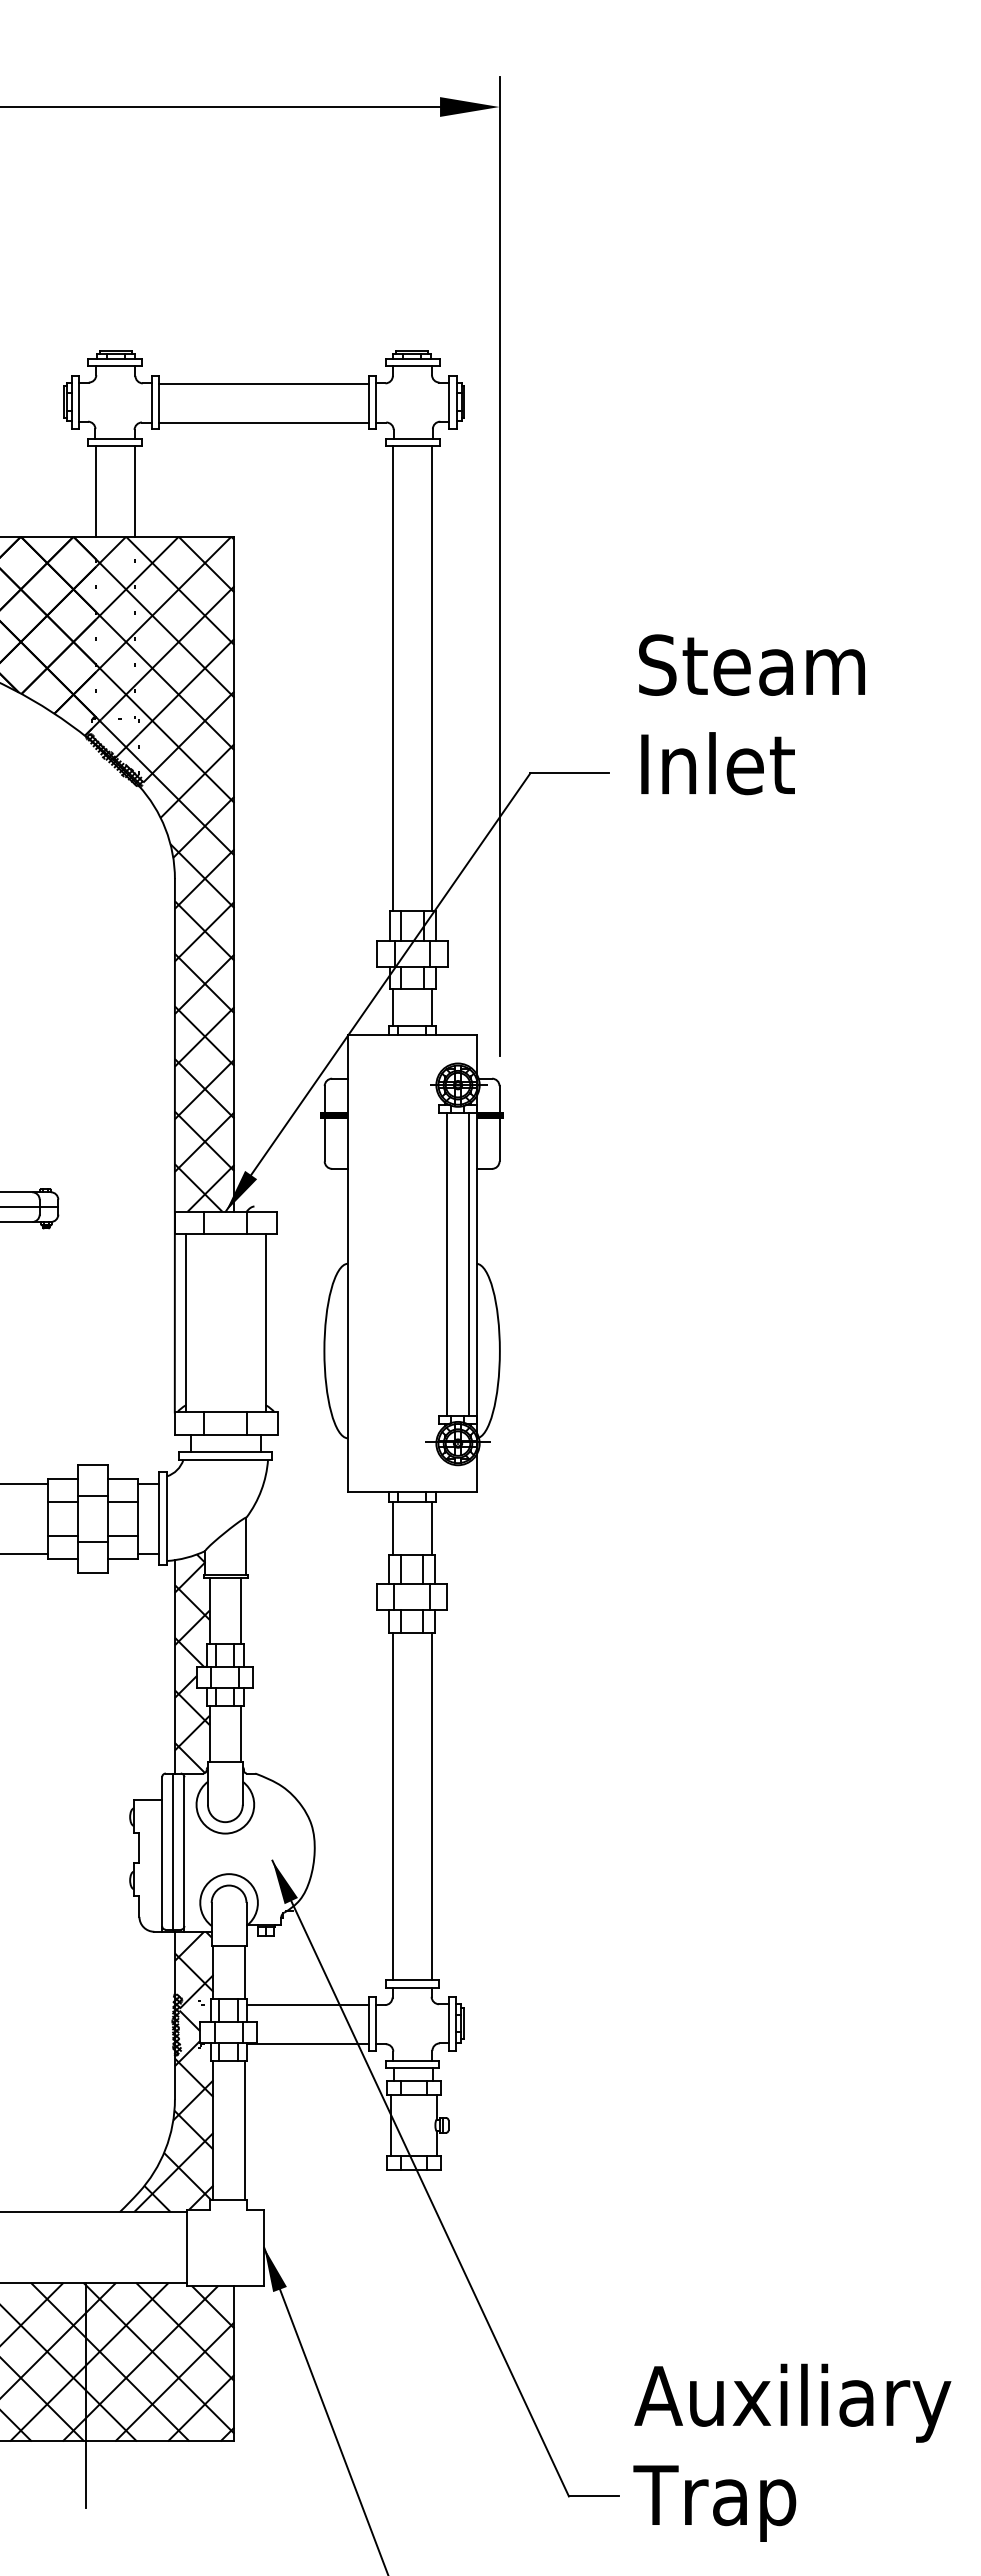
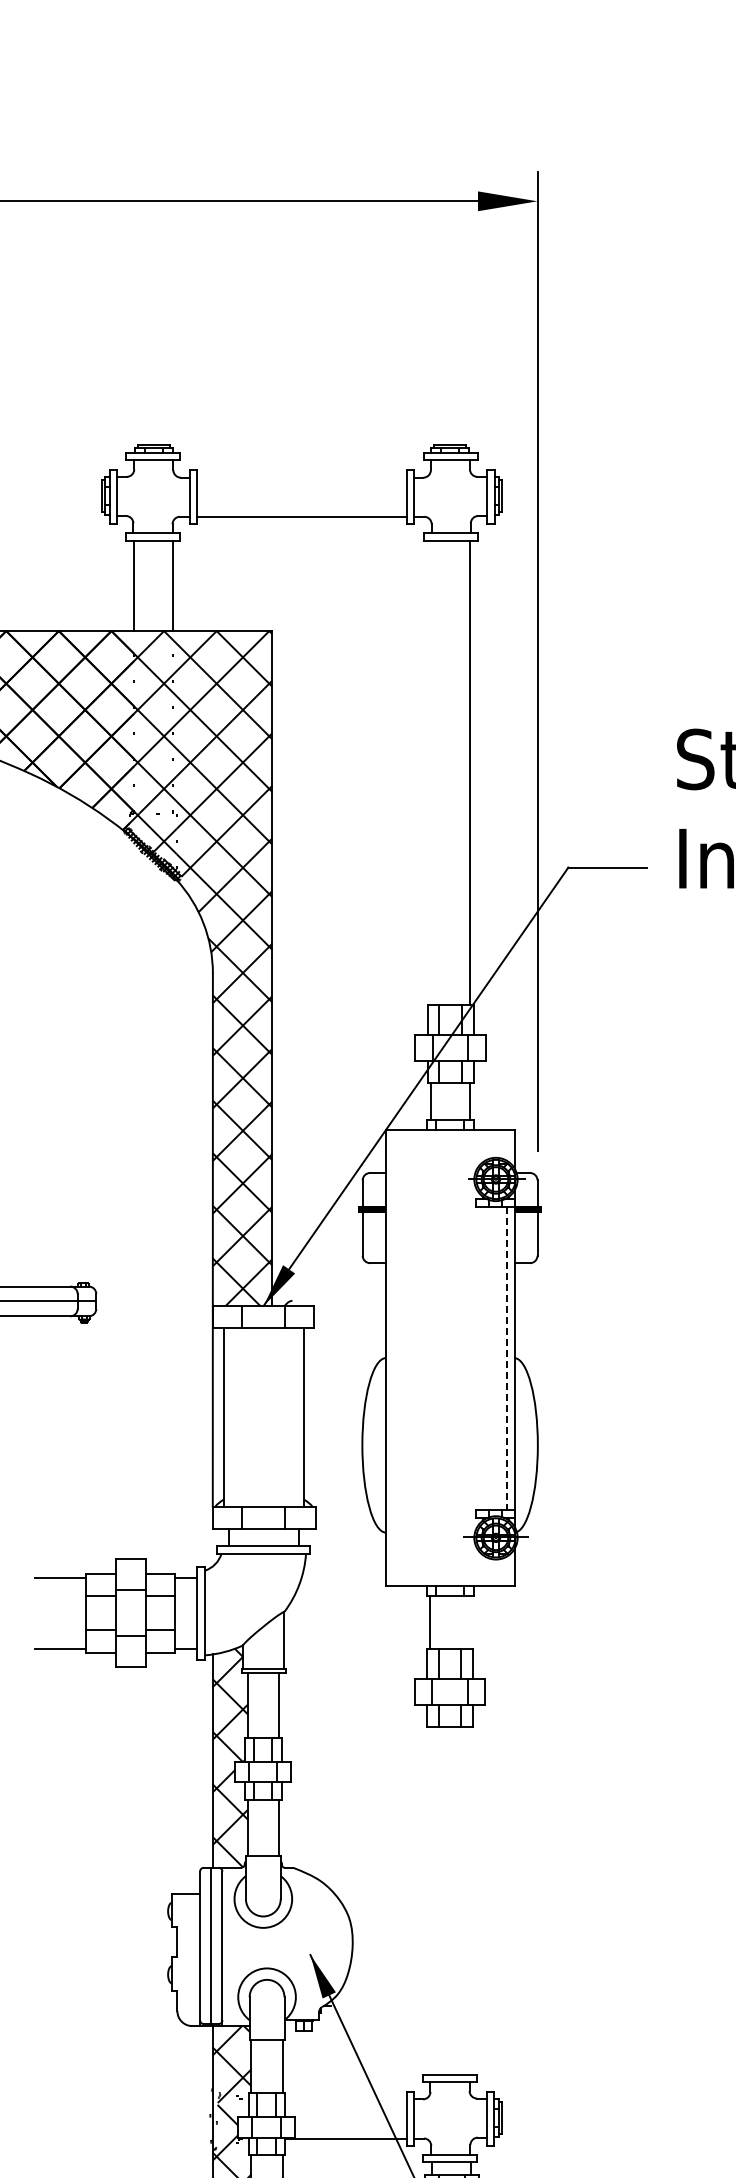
line: (263, 383) -> (301, 477), removed
line: (392, 678) -> (430, 772), removed
line: (447, 1264) -> (485, 1358), removed
line: (468, 1264) -> (506, 1358), solid -> dashed
line: (431, 1527) -> (469, 1621), removed
line: (392, 1806) -> (430, 1900), removed
line: (431, 1806) -> (469, 1900), removed
line: (307, 2005) -> (345, 2099), removed
hatch: (177, 2024) -> (215, 2118), removed

